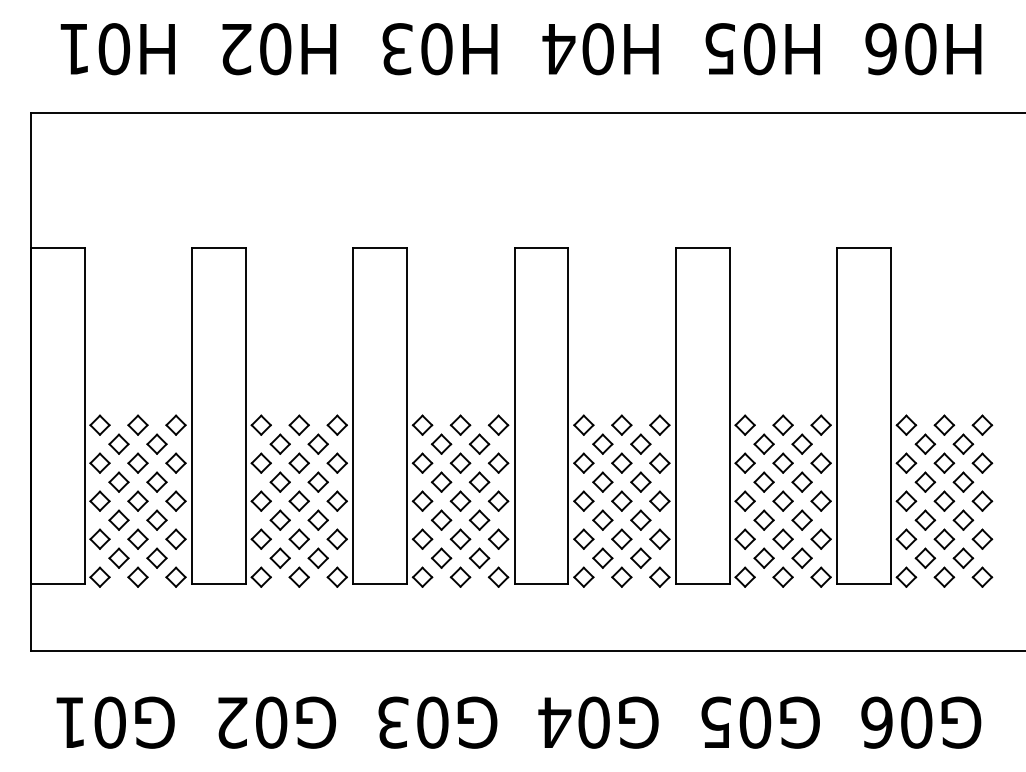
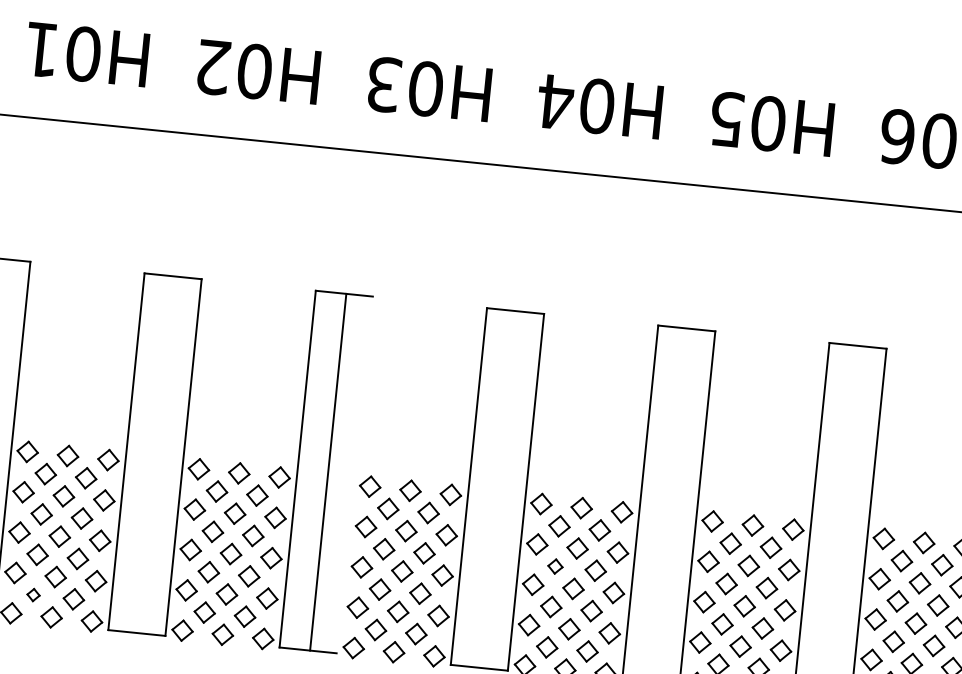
line: (407, 415) -> (328, 472), moved
part: (602, 481) -> (555, 565), size x0.7
part: (118, 557) -> (33, 594), size x0.6

